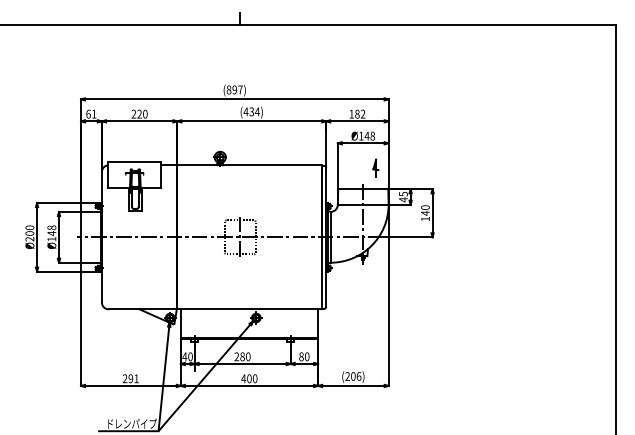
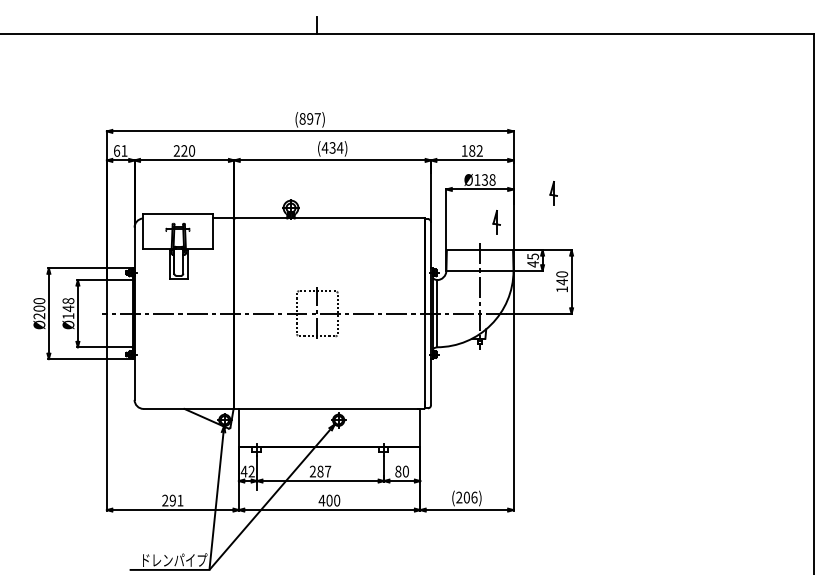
text: (366, 135) -> (484, 179), Ø148 -> Ø138
part: (418, 146) -> (553, 193), added
text: (190, 356) -> (251, 471), 40 -> 42
text: (248, 356) -> (328, 471), 280 -> 287

